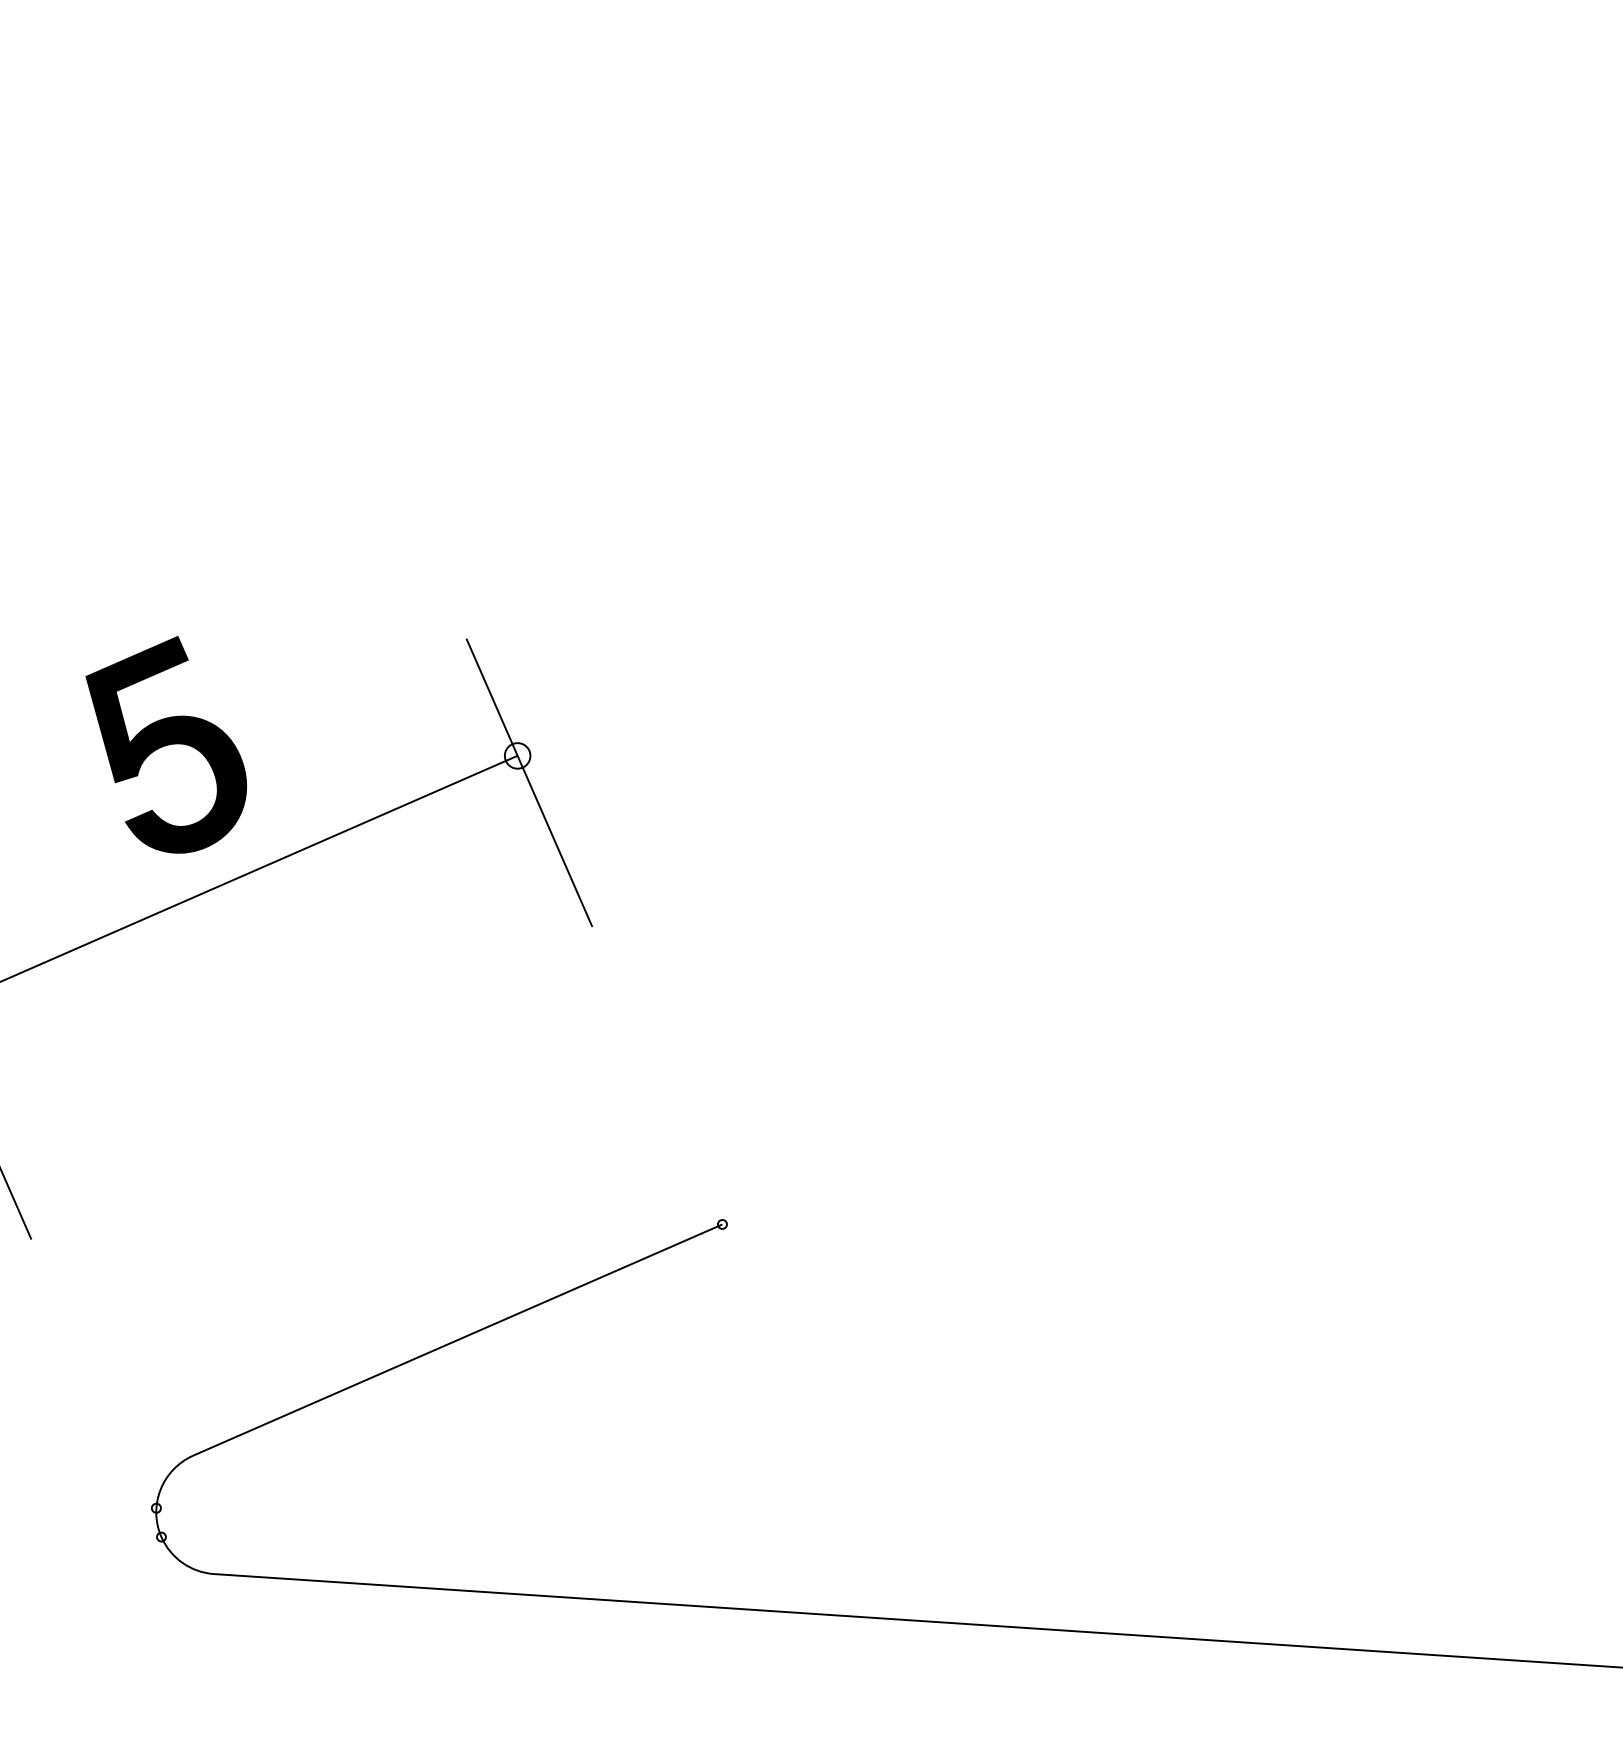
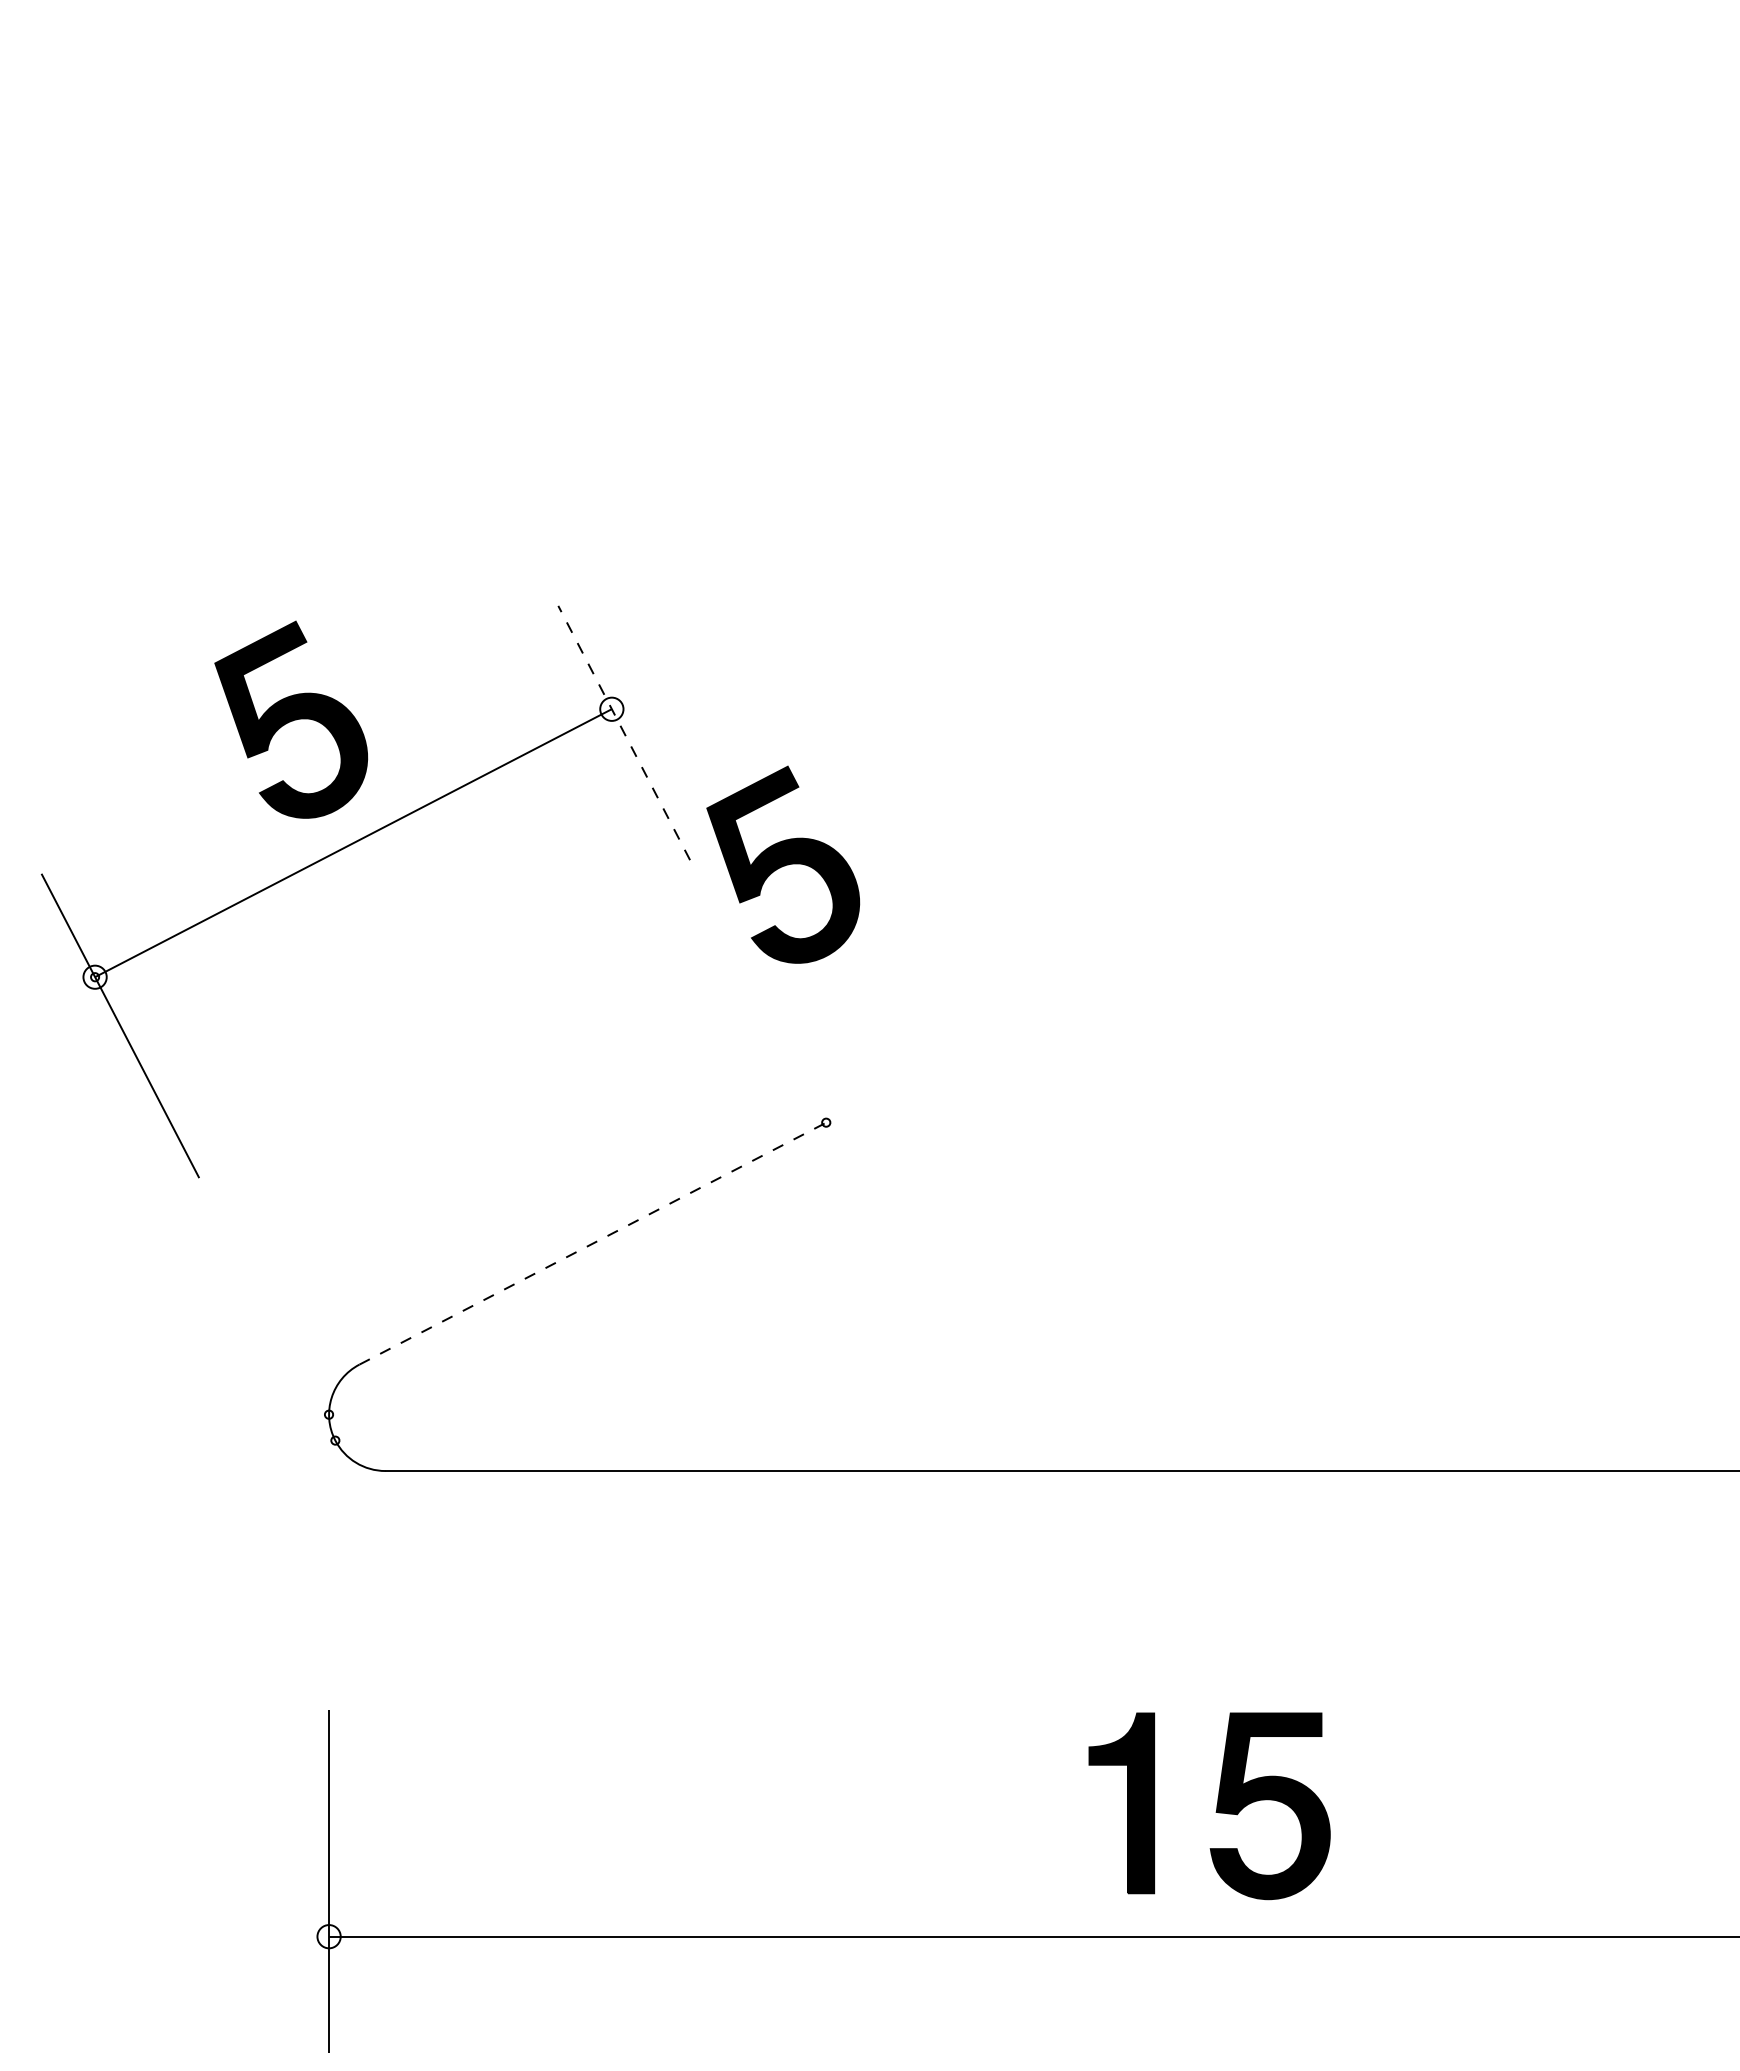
line: (528, 782) -> (623, 732), solid -> dashed
part: (694, 938) -> (783, 864), added
line: (457, 1339) -> (592, 1243), solid -> dashed

